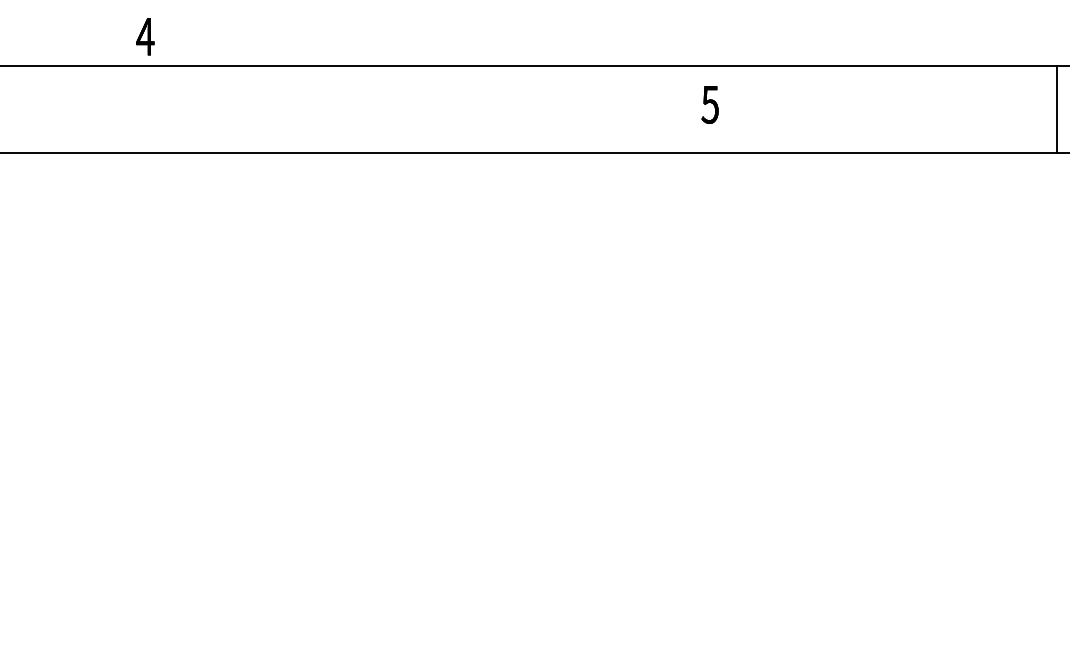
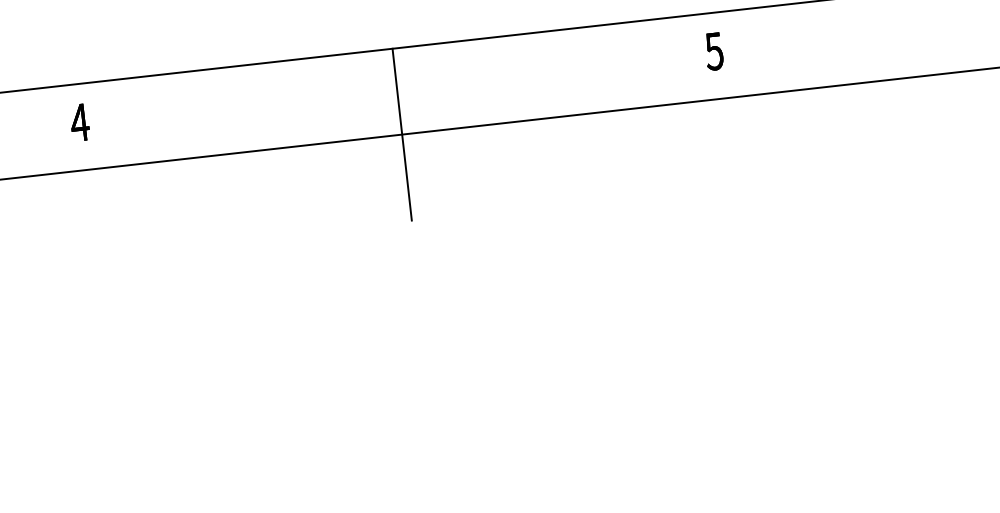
text: (145, 36) -> (79, 122), moved
text: (709, 104) -> (713, 51), moved
line: (415, 152) -> (402, 134), added

